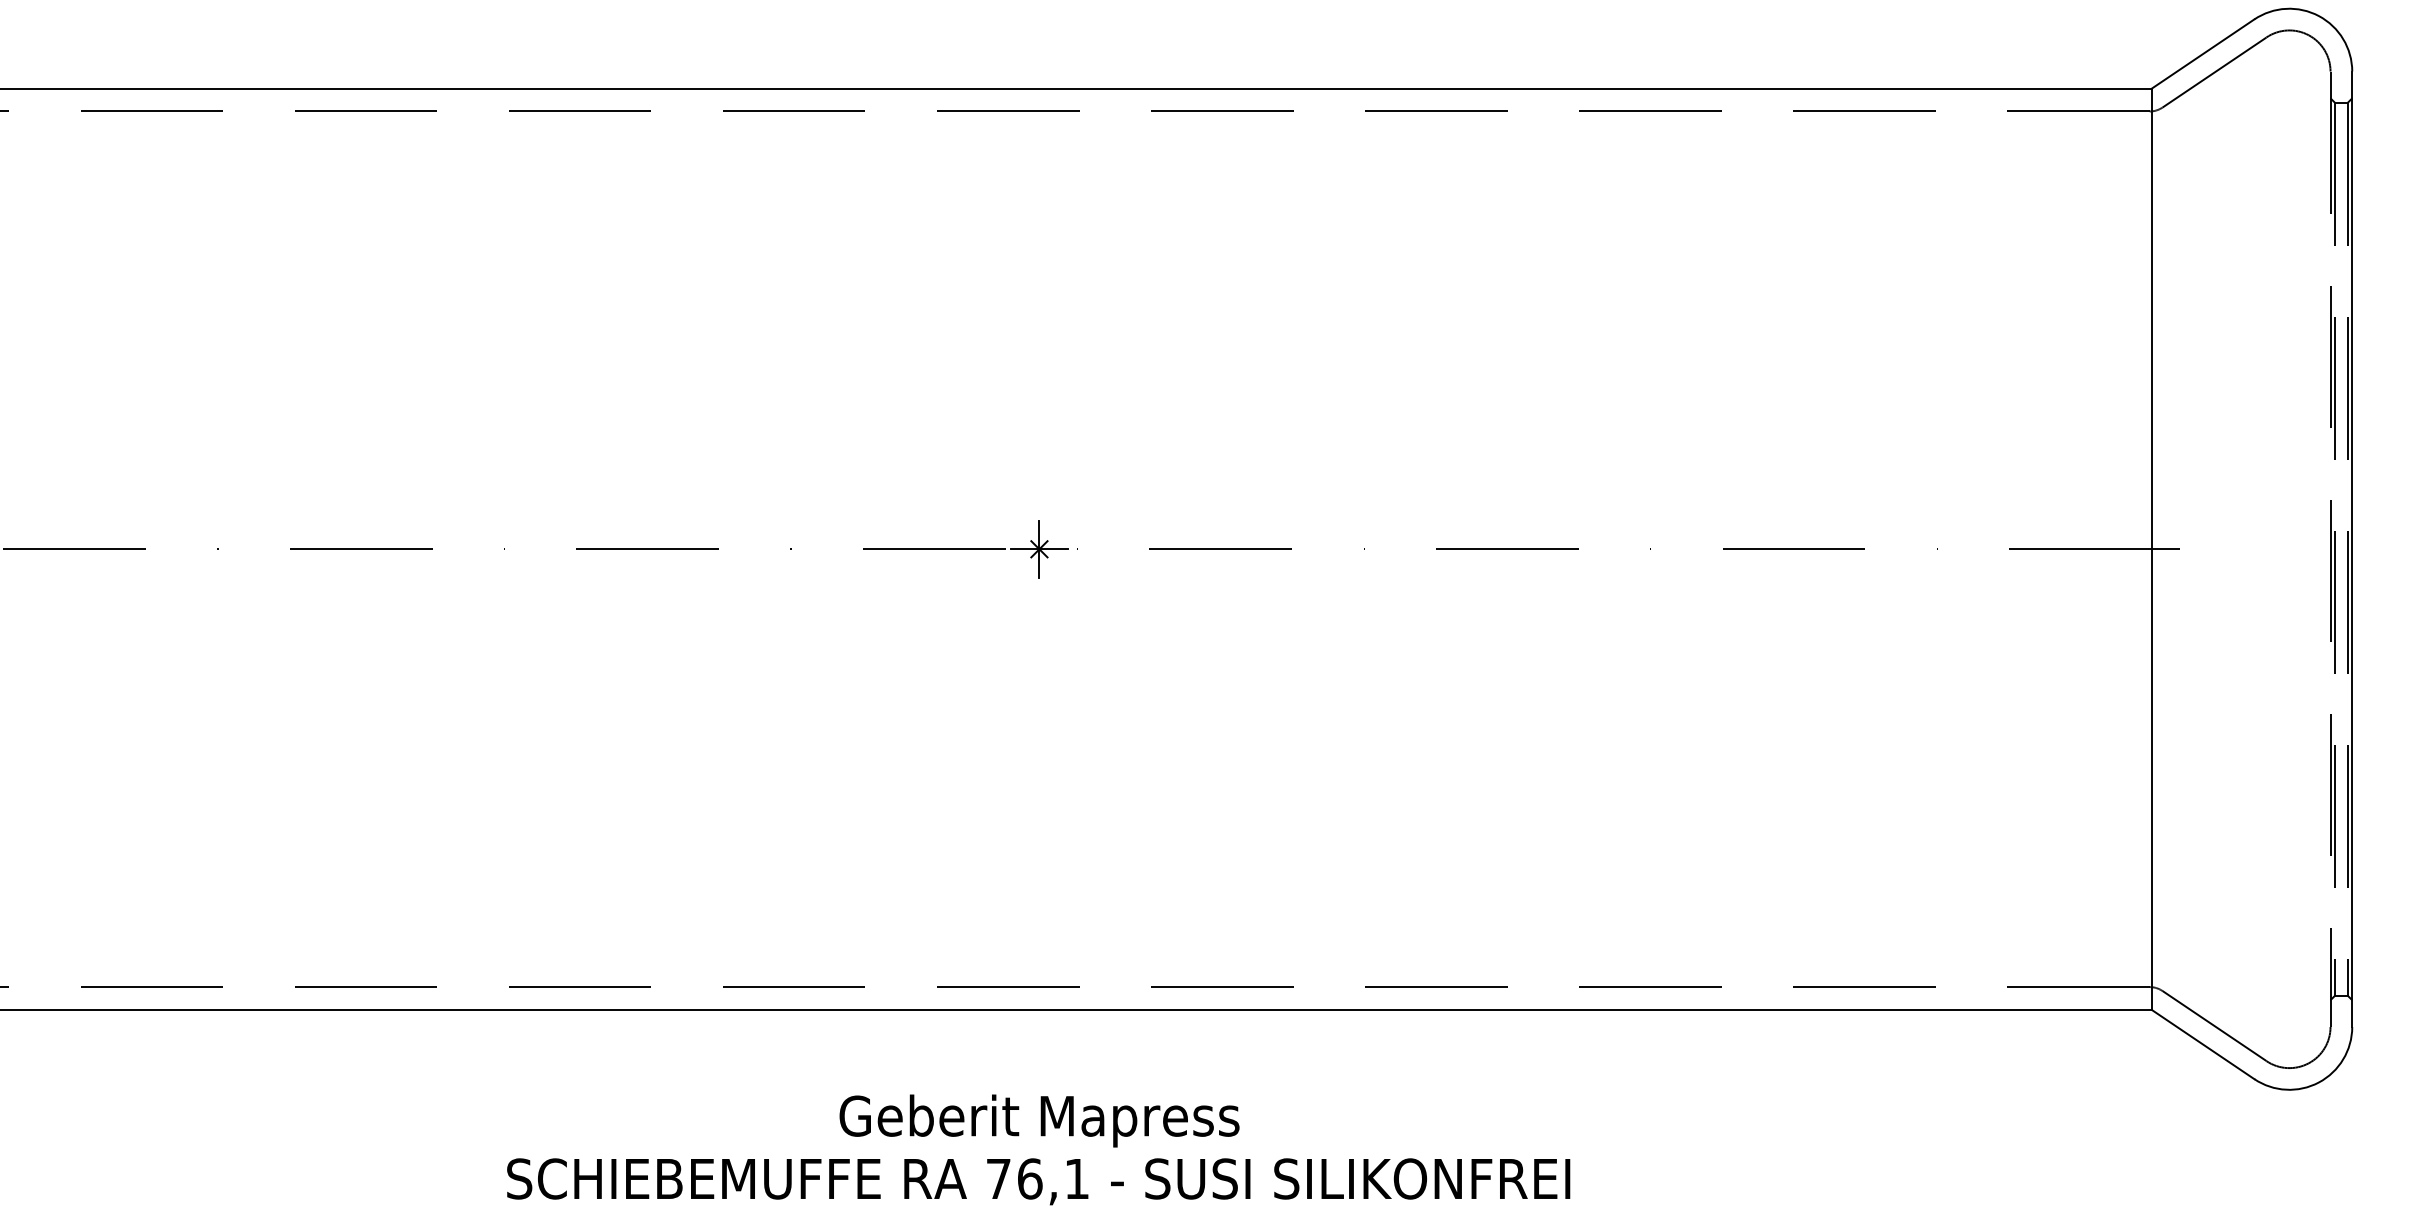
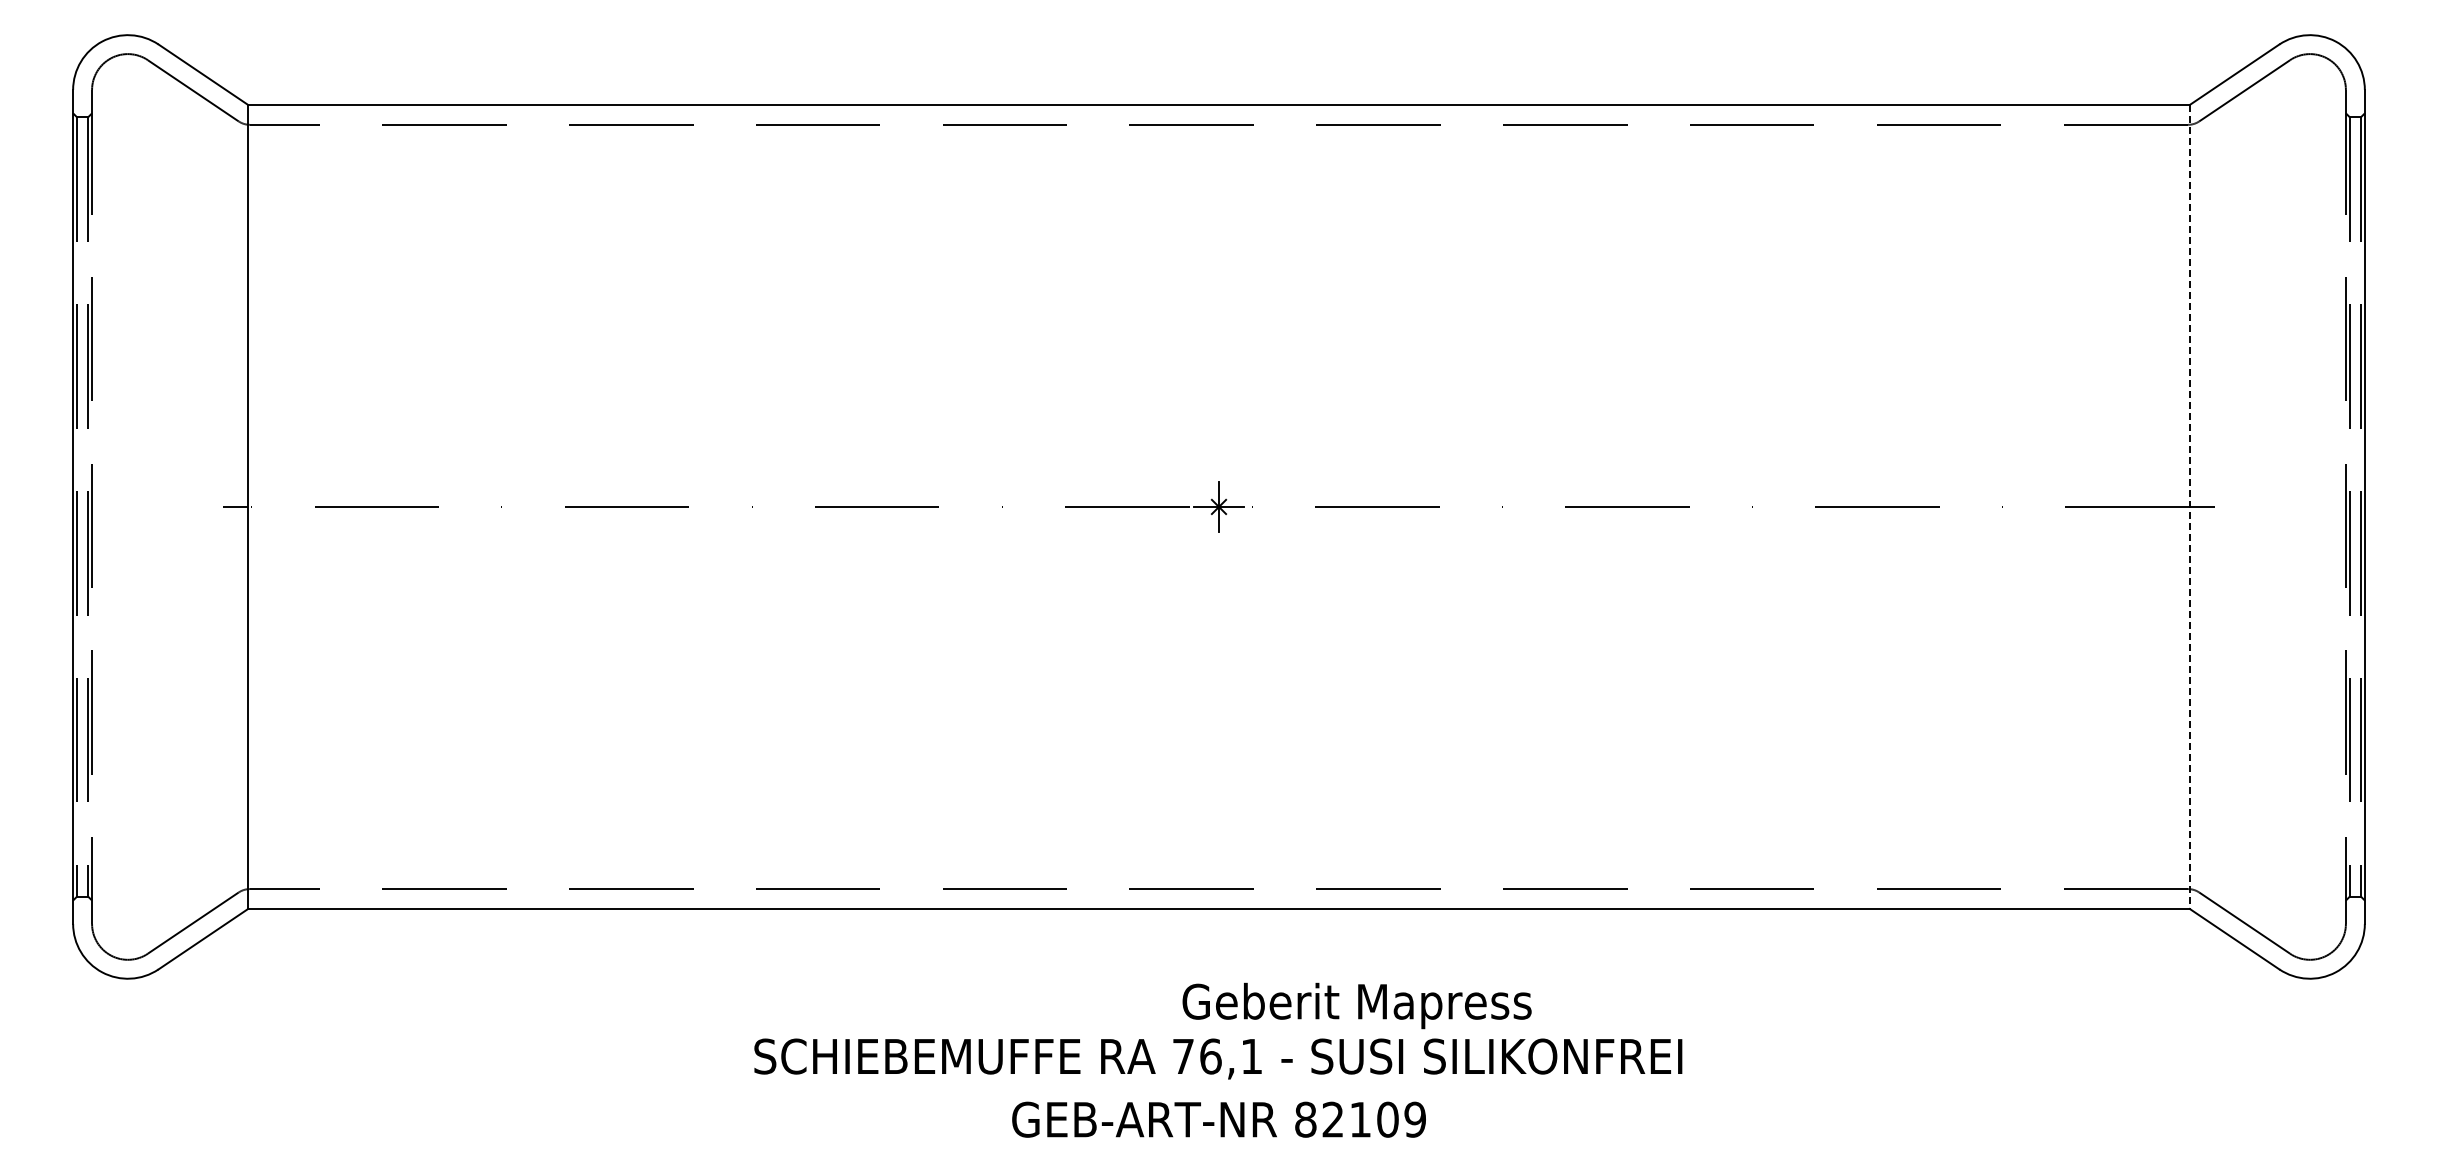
line: (2151, 549) -> (2189, 507), solid -> dashed
text: (1038, 1120) -> (1356, 1005), moved

